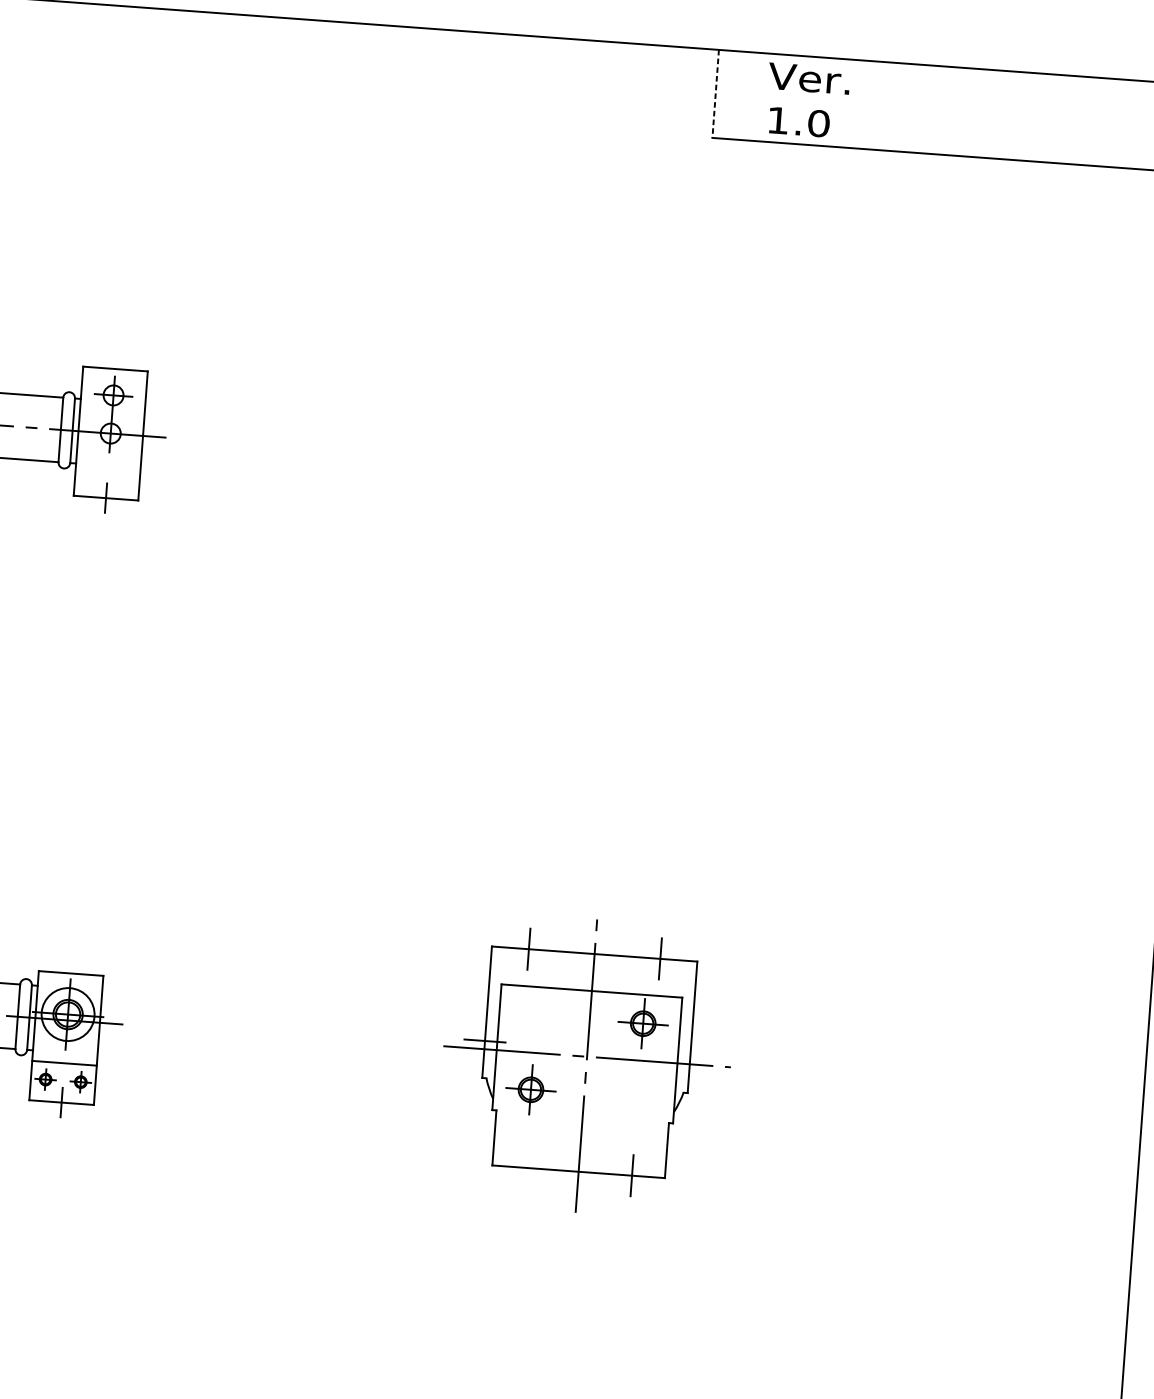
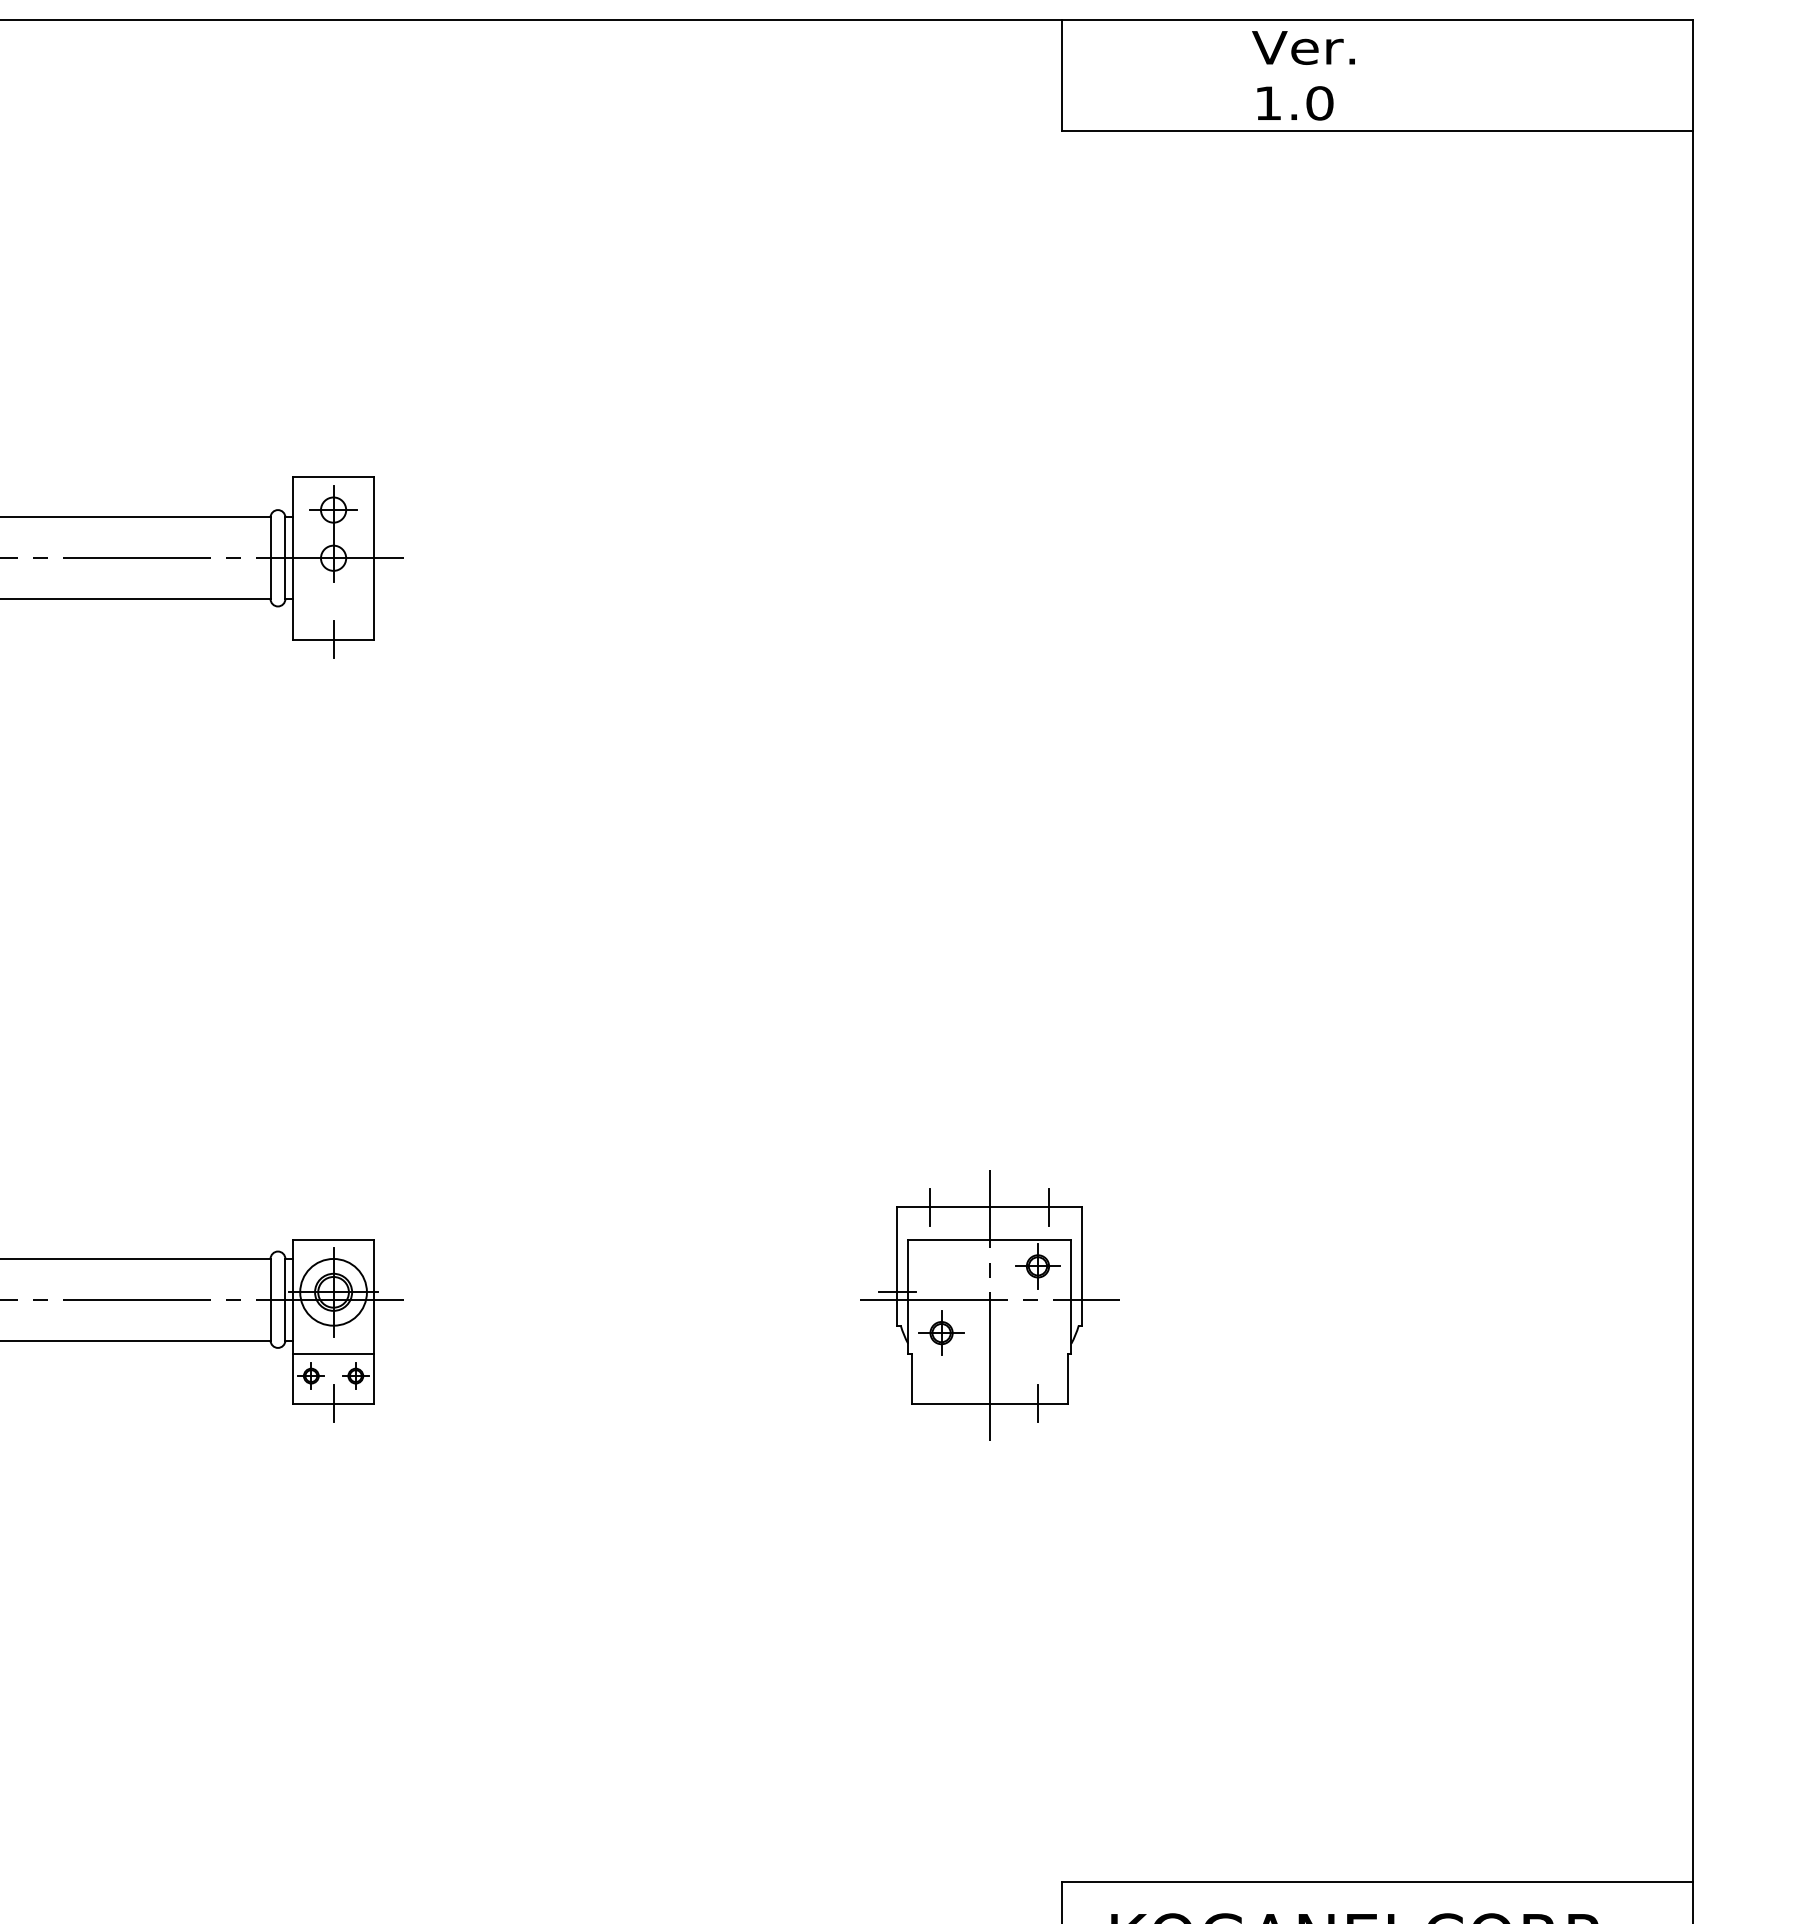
line: (715, 93) -> (1062, 75), dashed -> solid
text: (807, 100) -> (1303, 75), moved
part: (586, 1063) -> (989, 1305), size x0.71

